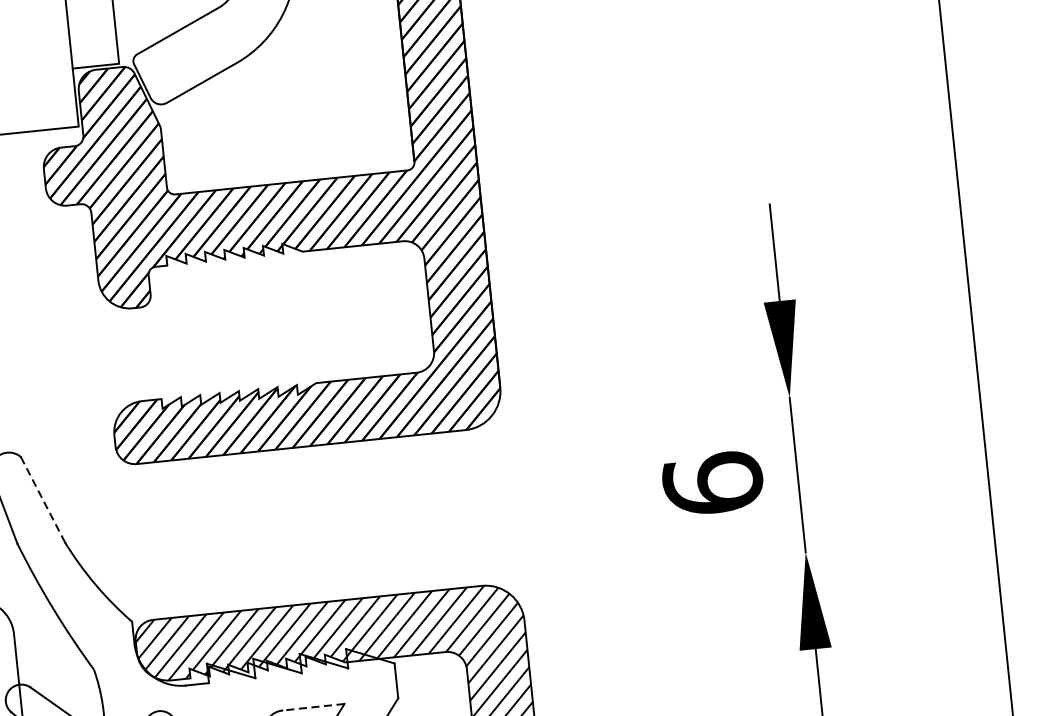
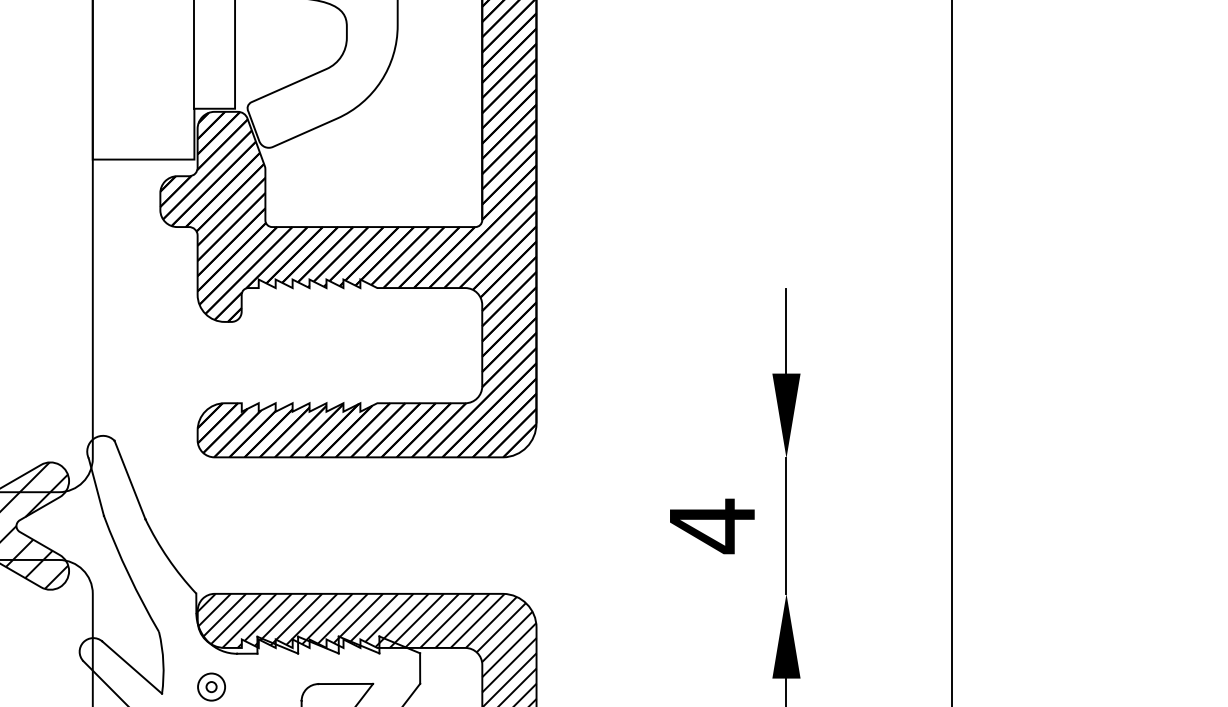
text: (713, 484) -> (712, 526), 6 -> 4
line: (43, 500) -> (130, 480), dashed -> solid
line: (312, 706) -> (345, 683), dashed -> solid

